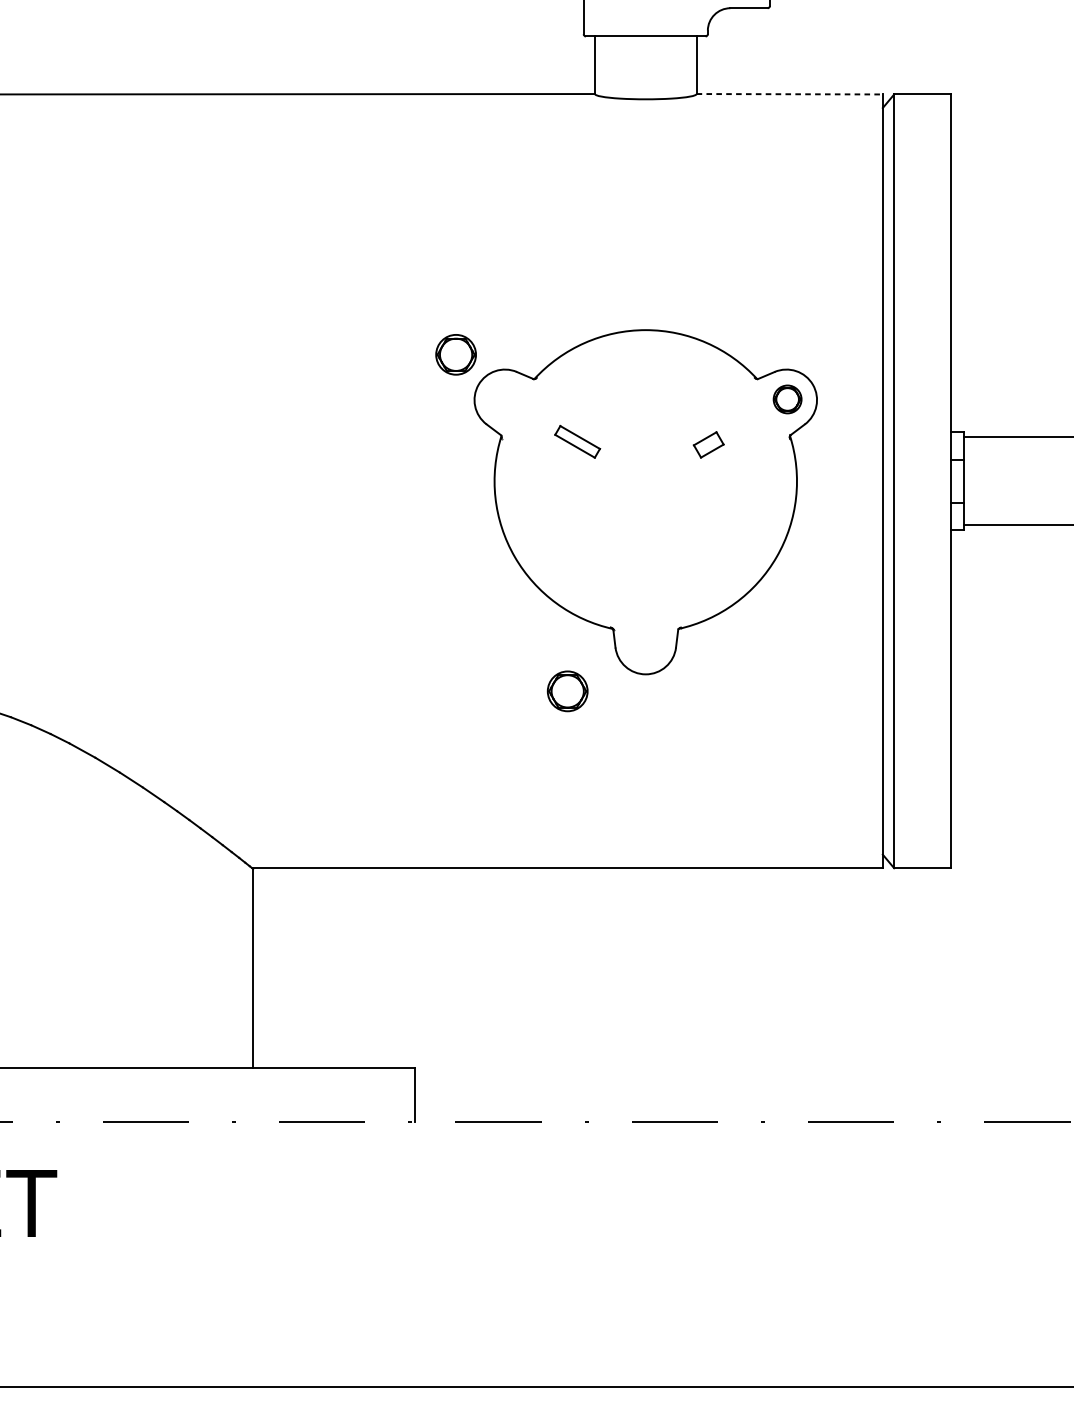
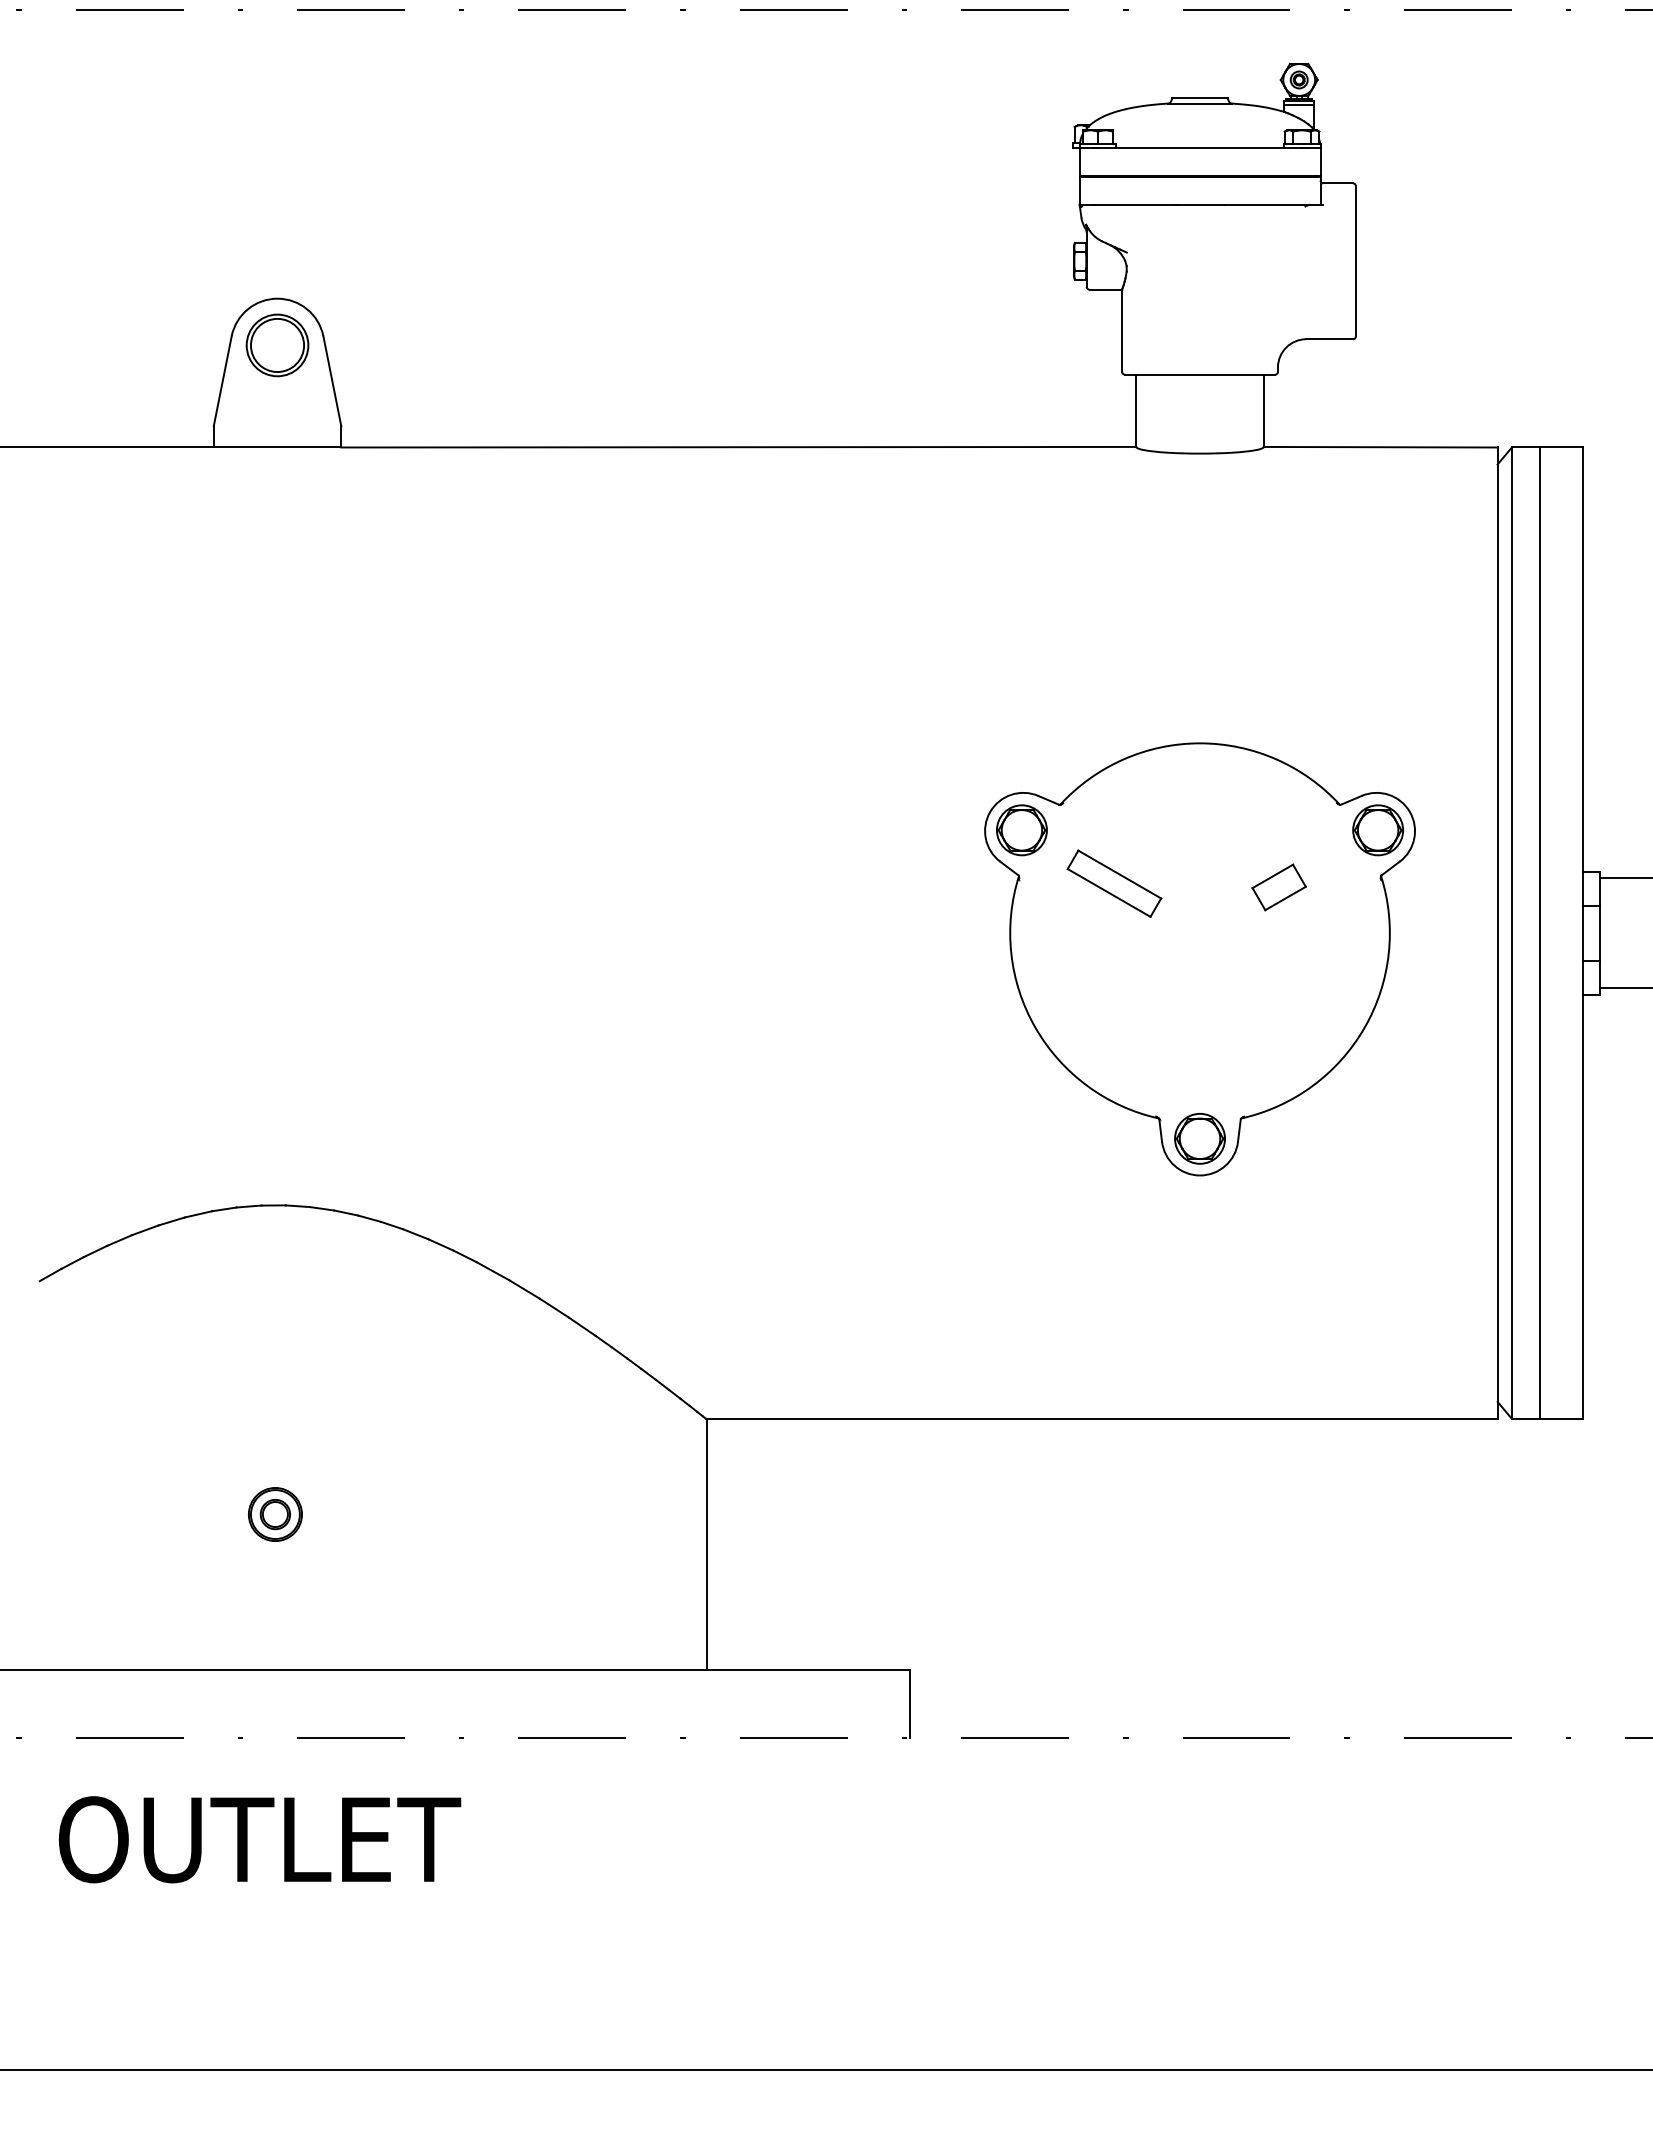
line: (789, 94) -> (1380, 447), dashed -> solid
part: (455, 354) -> (1021, 830), moved
part: (787, 399) -> (1377, 830), size x1.43
part: (577, 441) -> (1114, 883), size x1.67
part: (708, 444) -> (1278, 887), size x1.43
line: (916, 480) -> (1540, 932), added
part: (567, 691) -> (1199, 1138), moved

